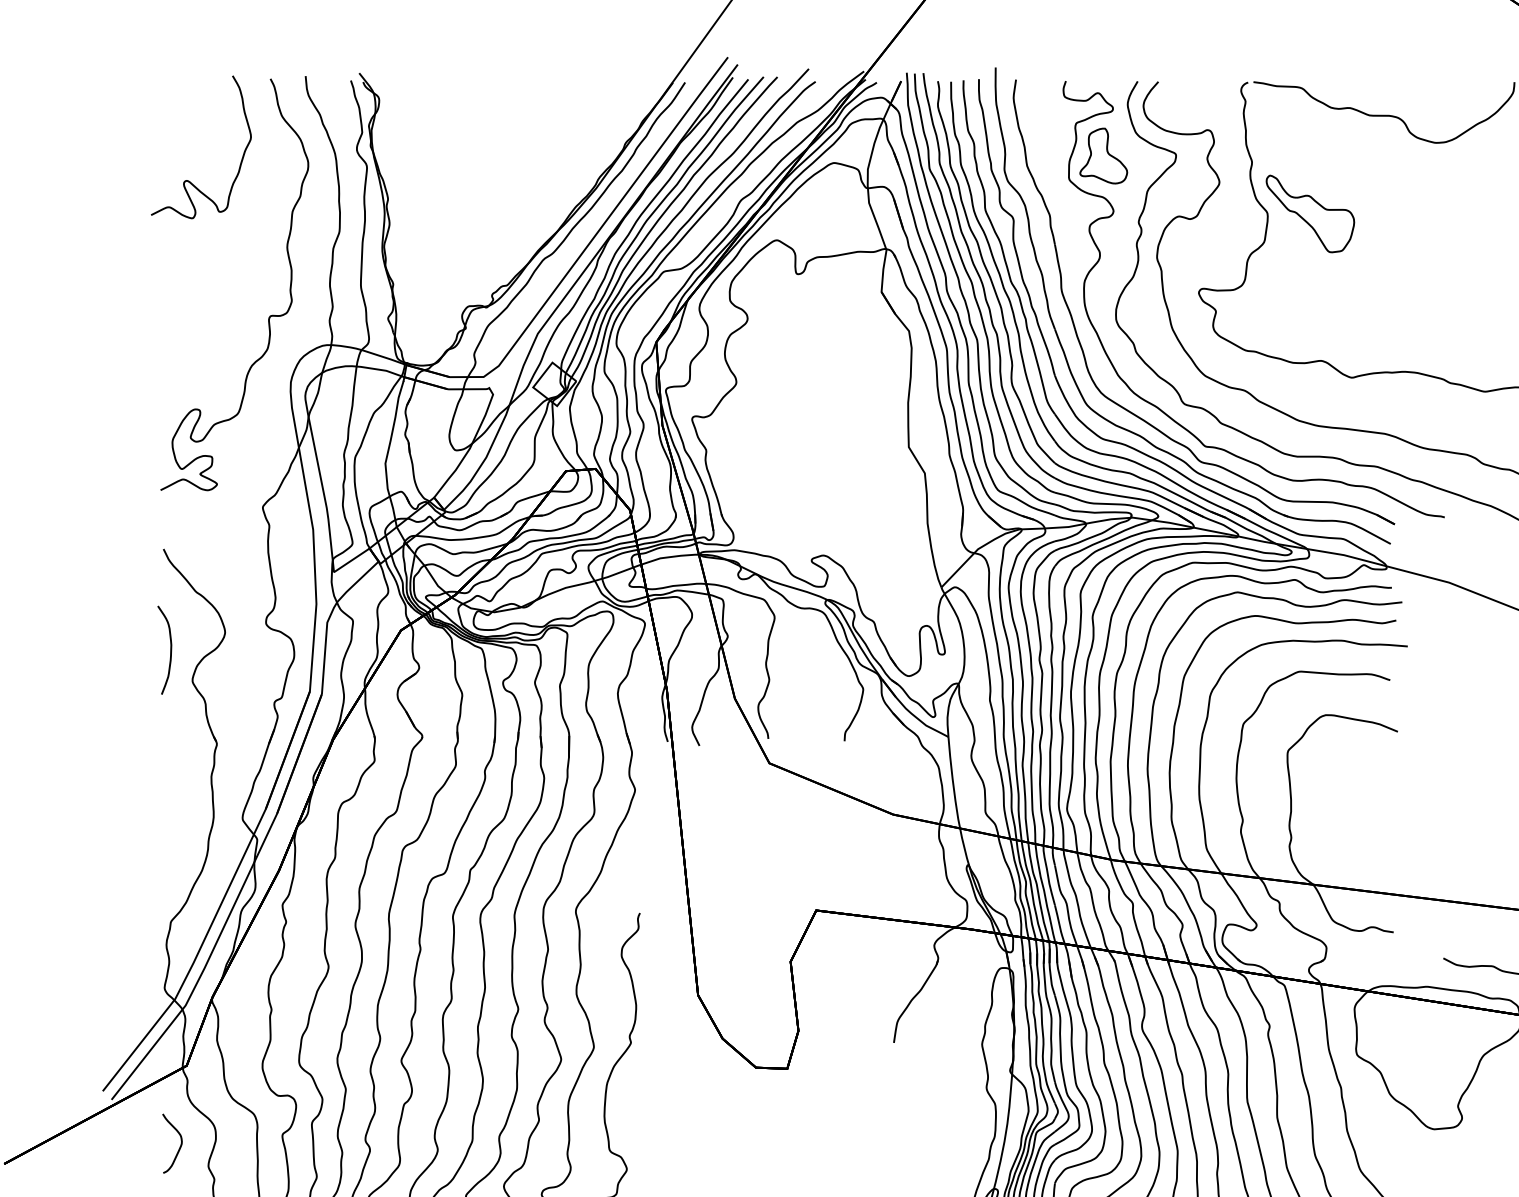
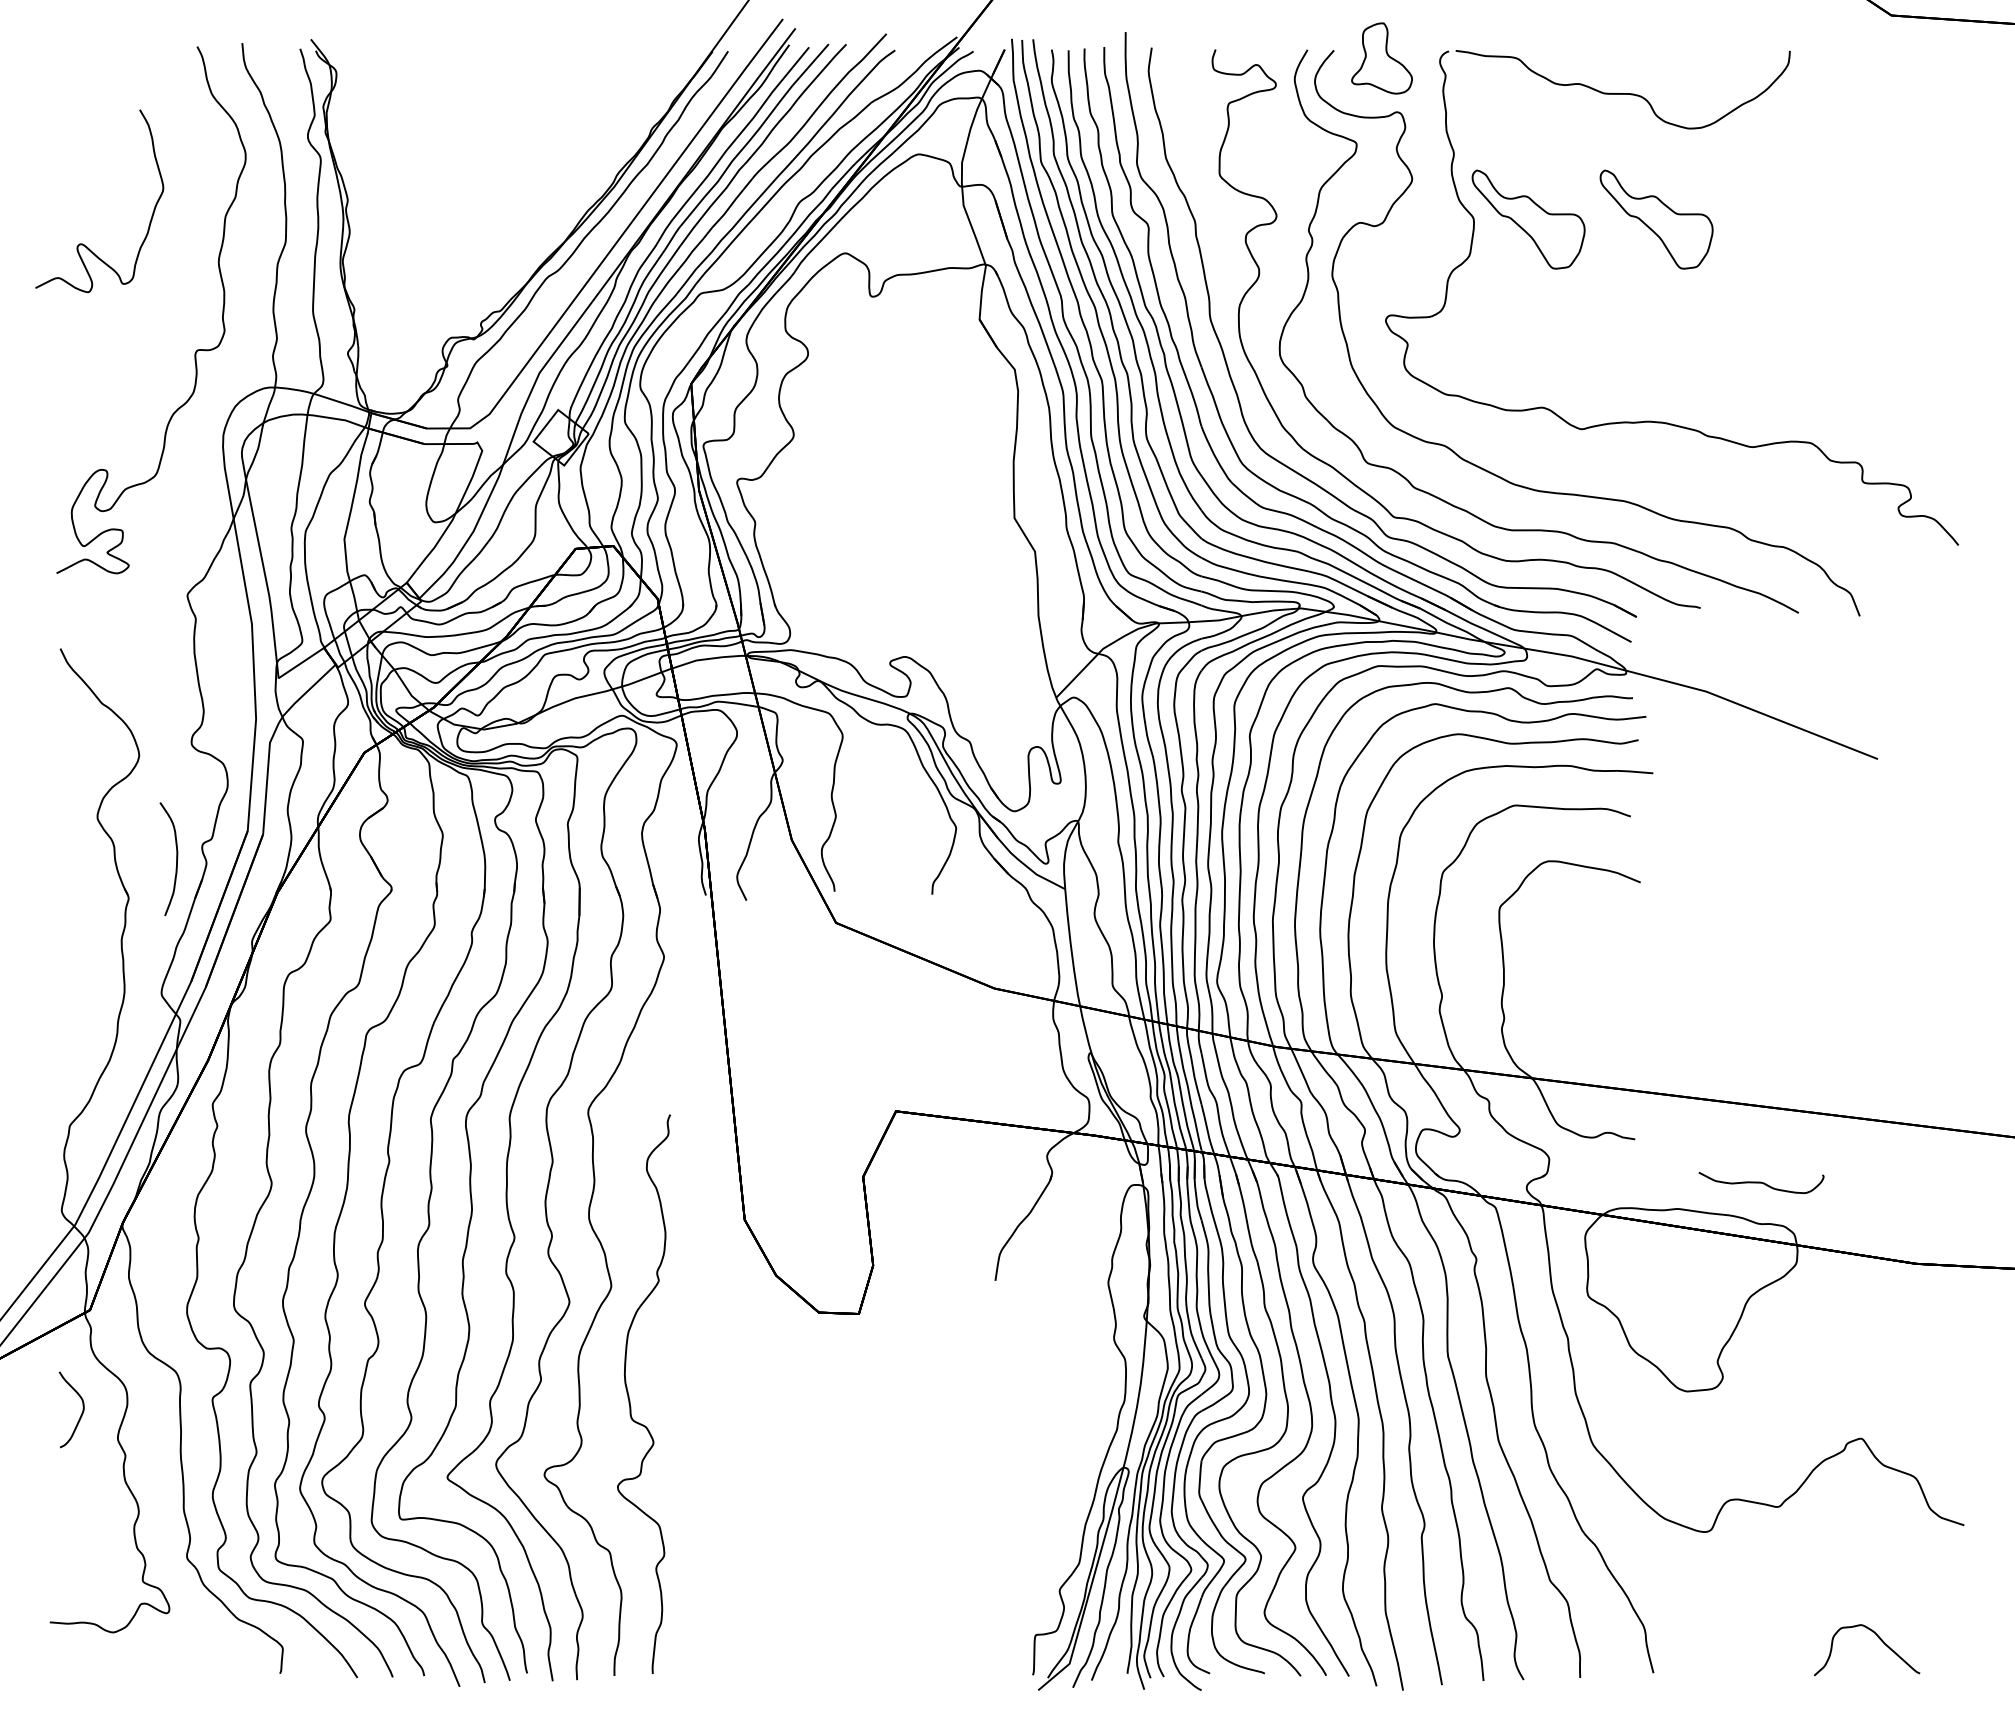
part: (1103, 156) -> (1381, 58), moved
curve: (187, 180) -> (82, 243), moved
part: (1410, 213) -> (1656, 219), added
curve: (170, 650) -> (176, 859), moved

